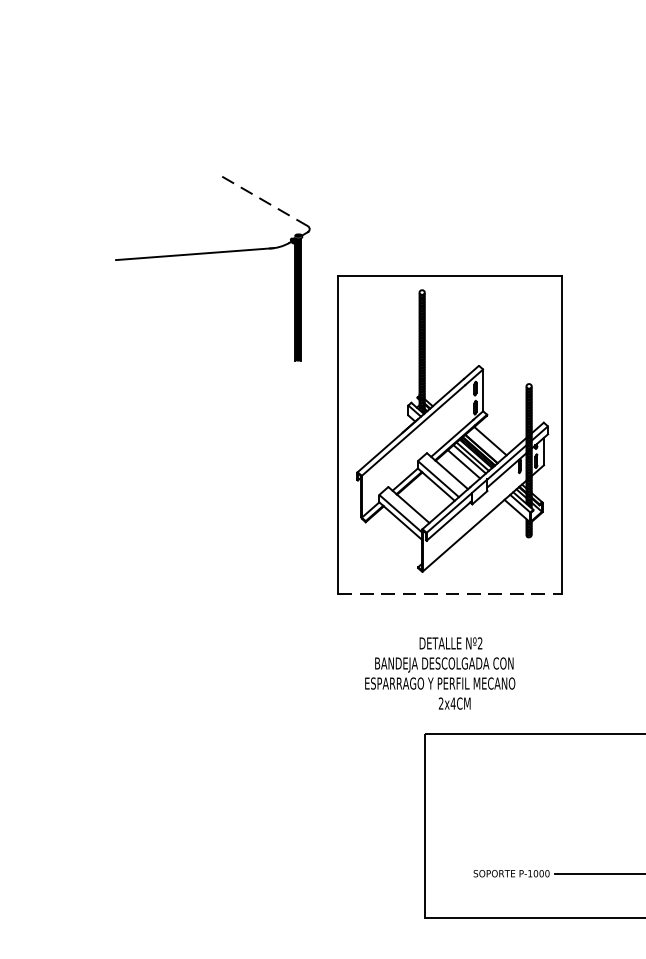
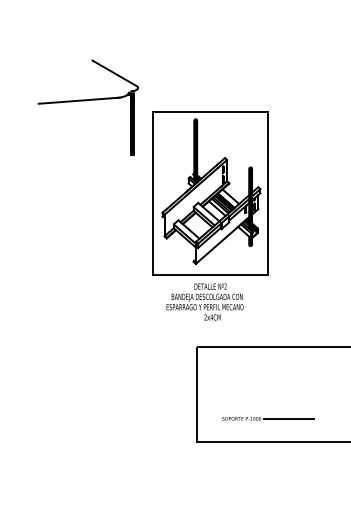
line: (263, 201) -> (114, 73), dashed -> solid
line: (450, 594) -> (210, 275), dashed -> solid
text: (439, 672) -> (204, 301), moved

